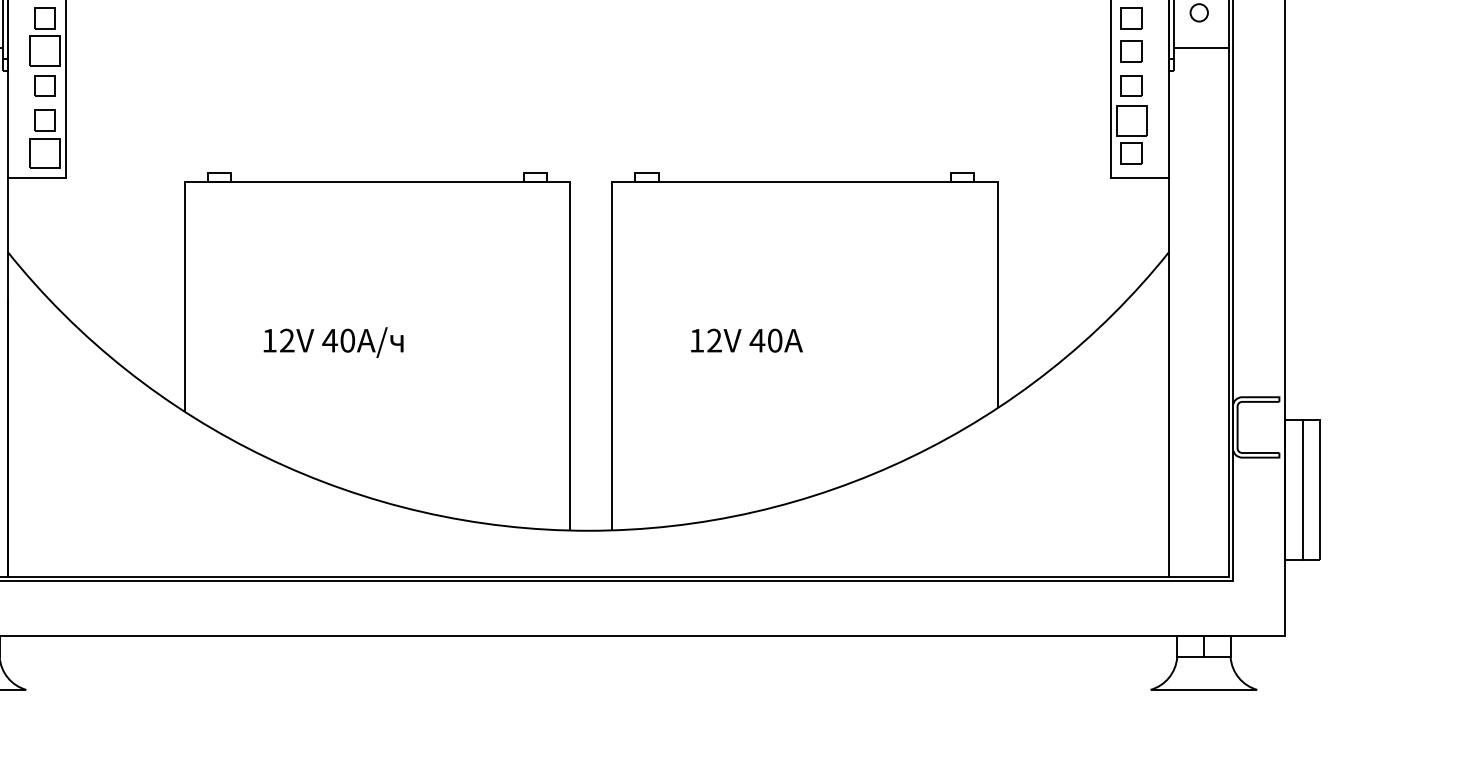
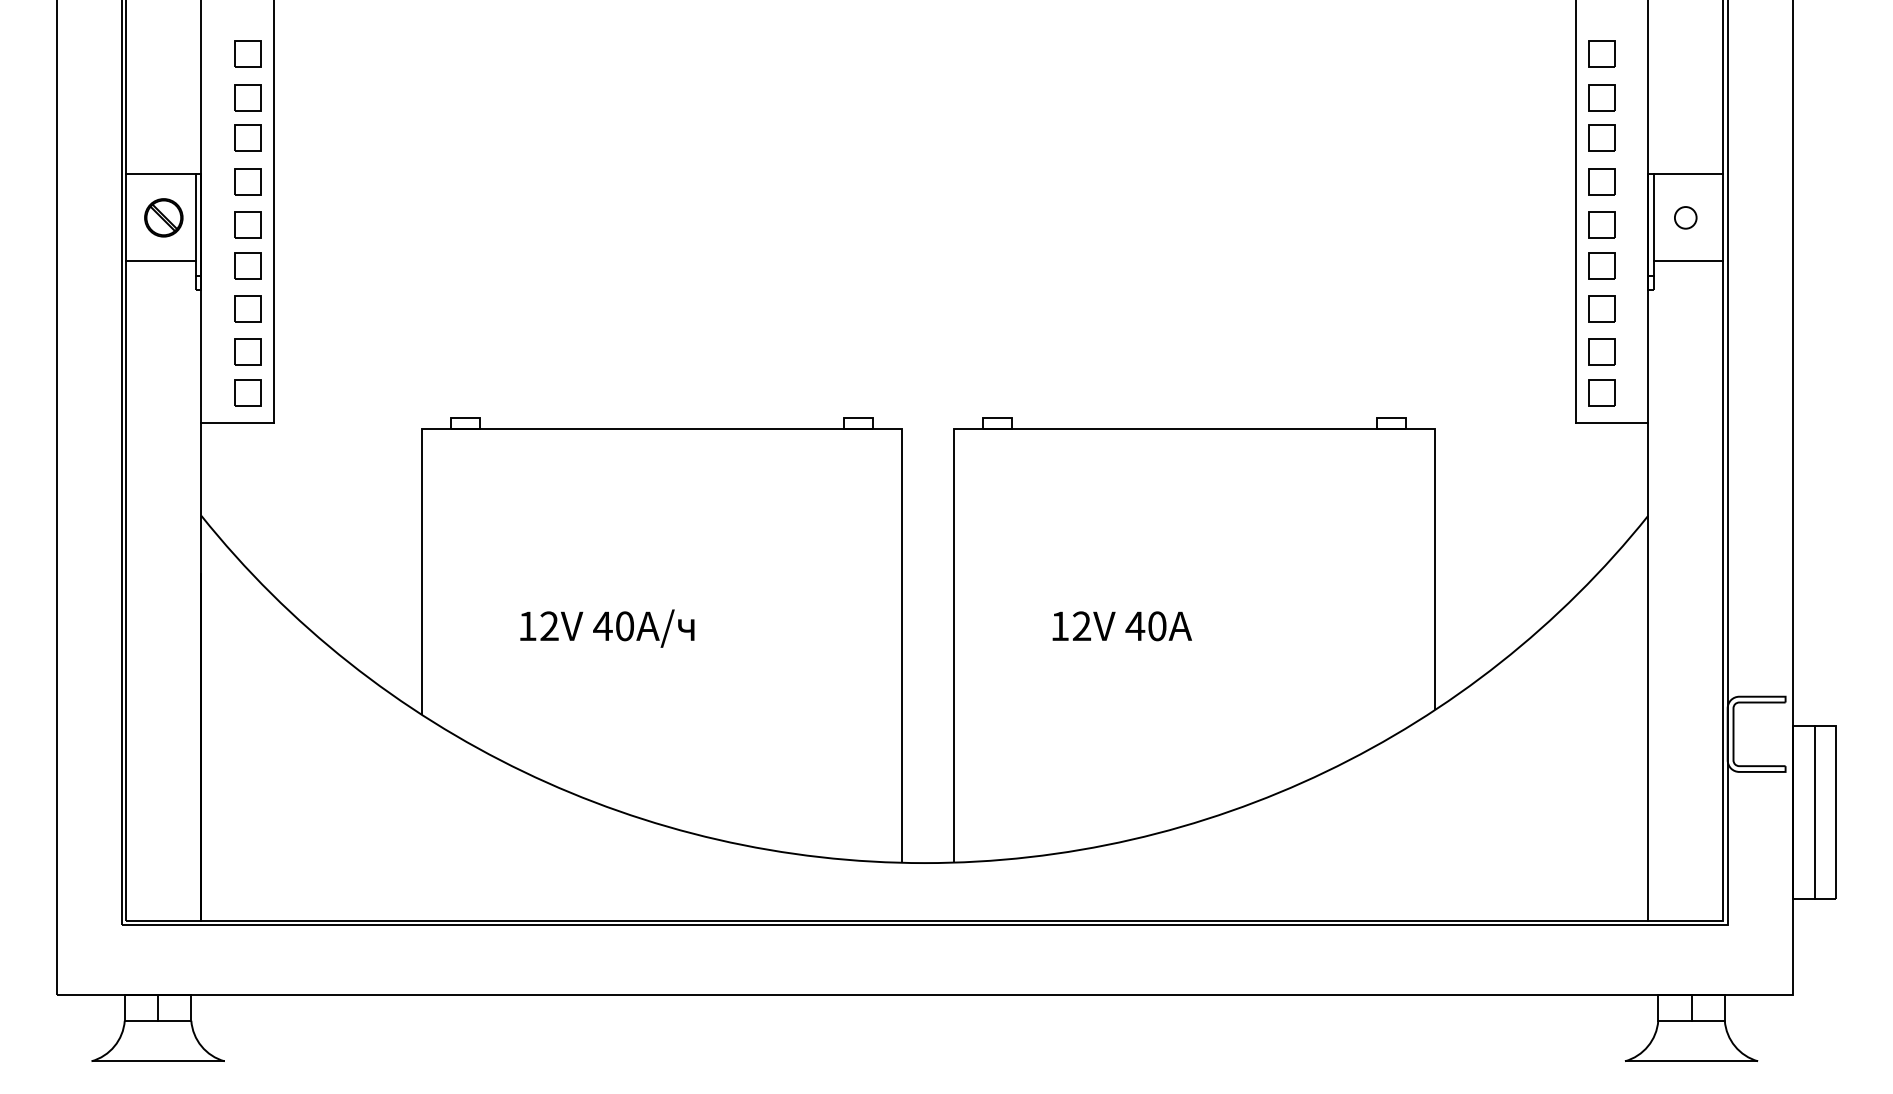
part: (44, 51) -> (247, 265), size x0.71
part: (1131, 120) -> (1601, 351), size x0.71
part: (44, 153) -> (247, 392), size x0.71

